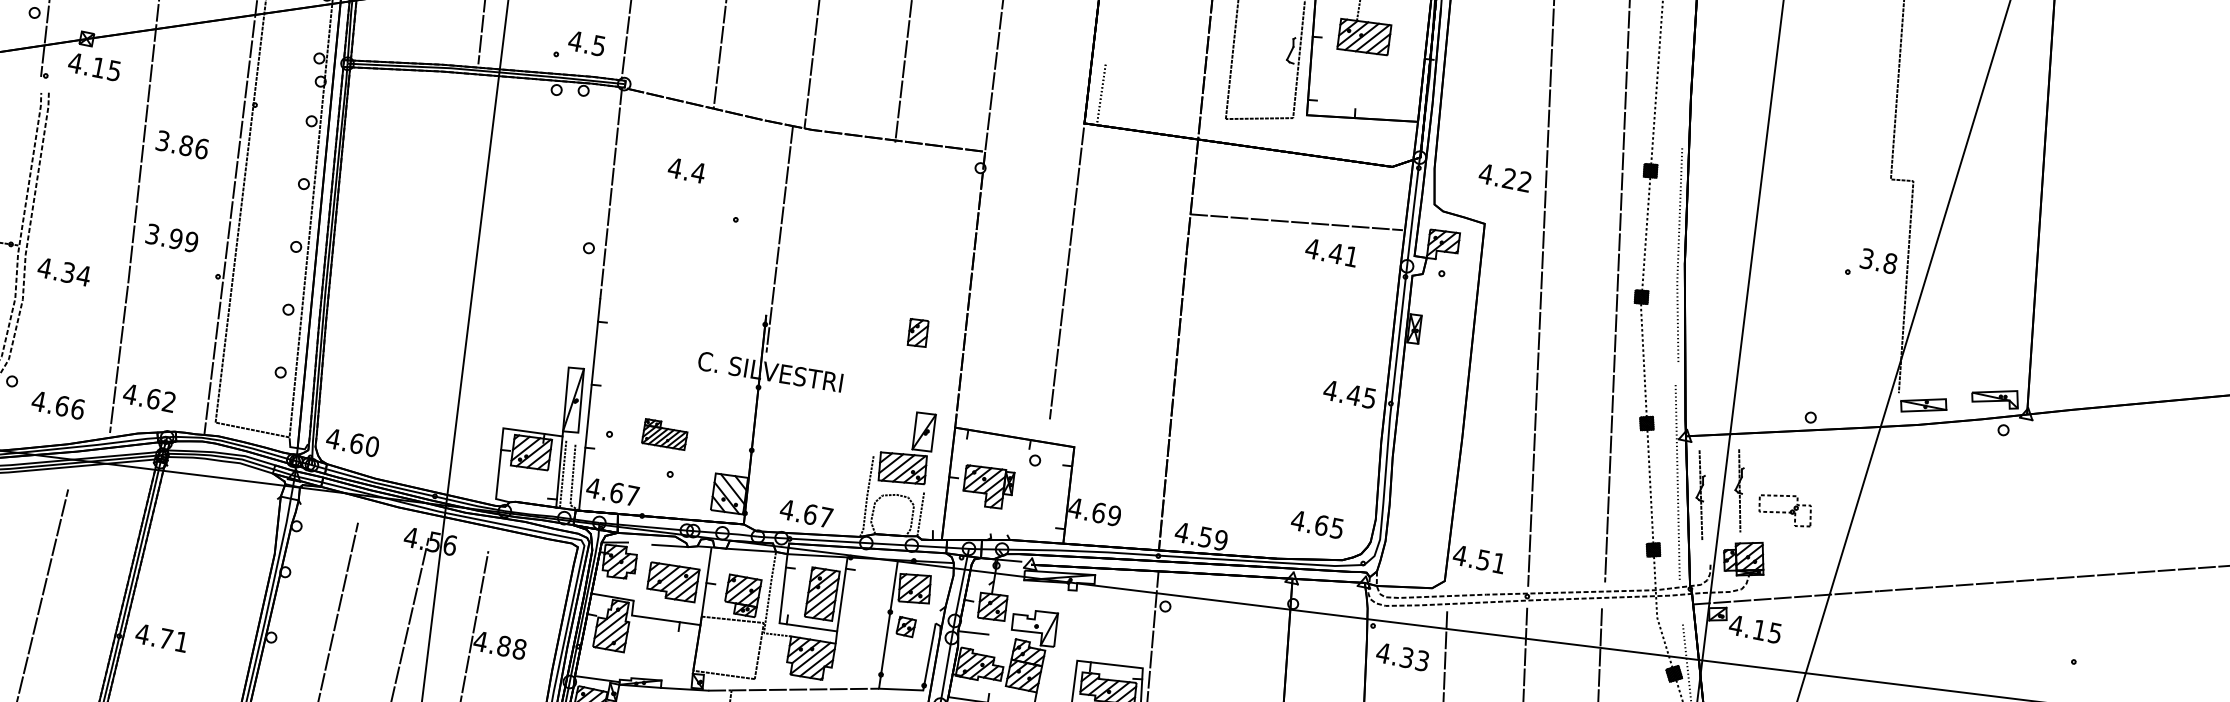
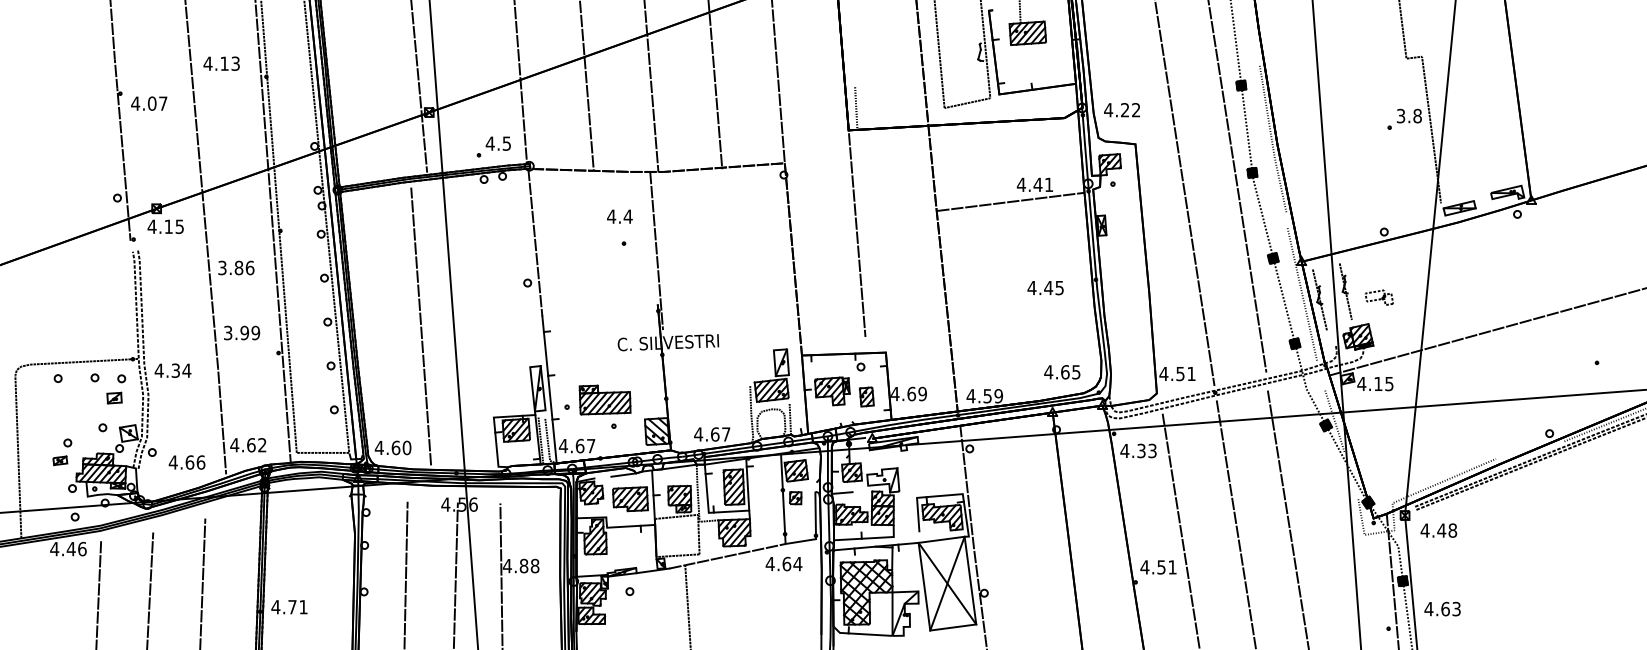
text: (686, 170) -> (619, 216), moved
text: (1504, 178) -> (1121, 110), moved
line: (1296, 221) -> (1010, 201), moved
line: (427, 279) -> (421, 326), added
part: (917, 332) -> (866, 396), moved
text: (1349, 394) -> (1045, 288), moved
part: (664, 434) -> (604, 399), size x1.67
part: (1784, 508) -> (1378, 297), size x0.71

